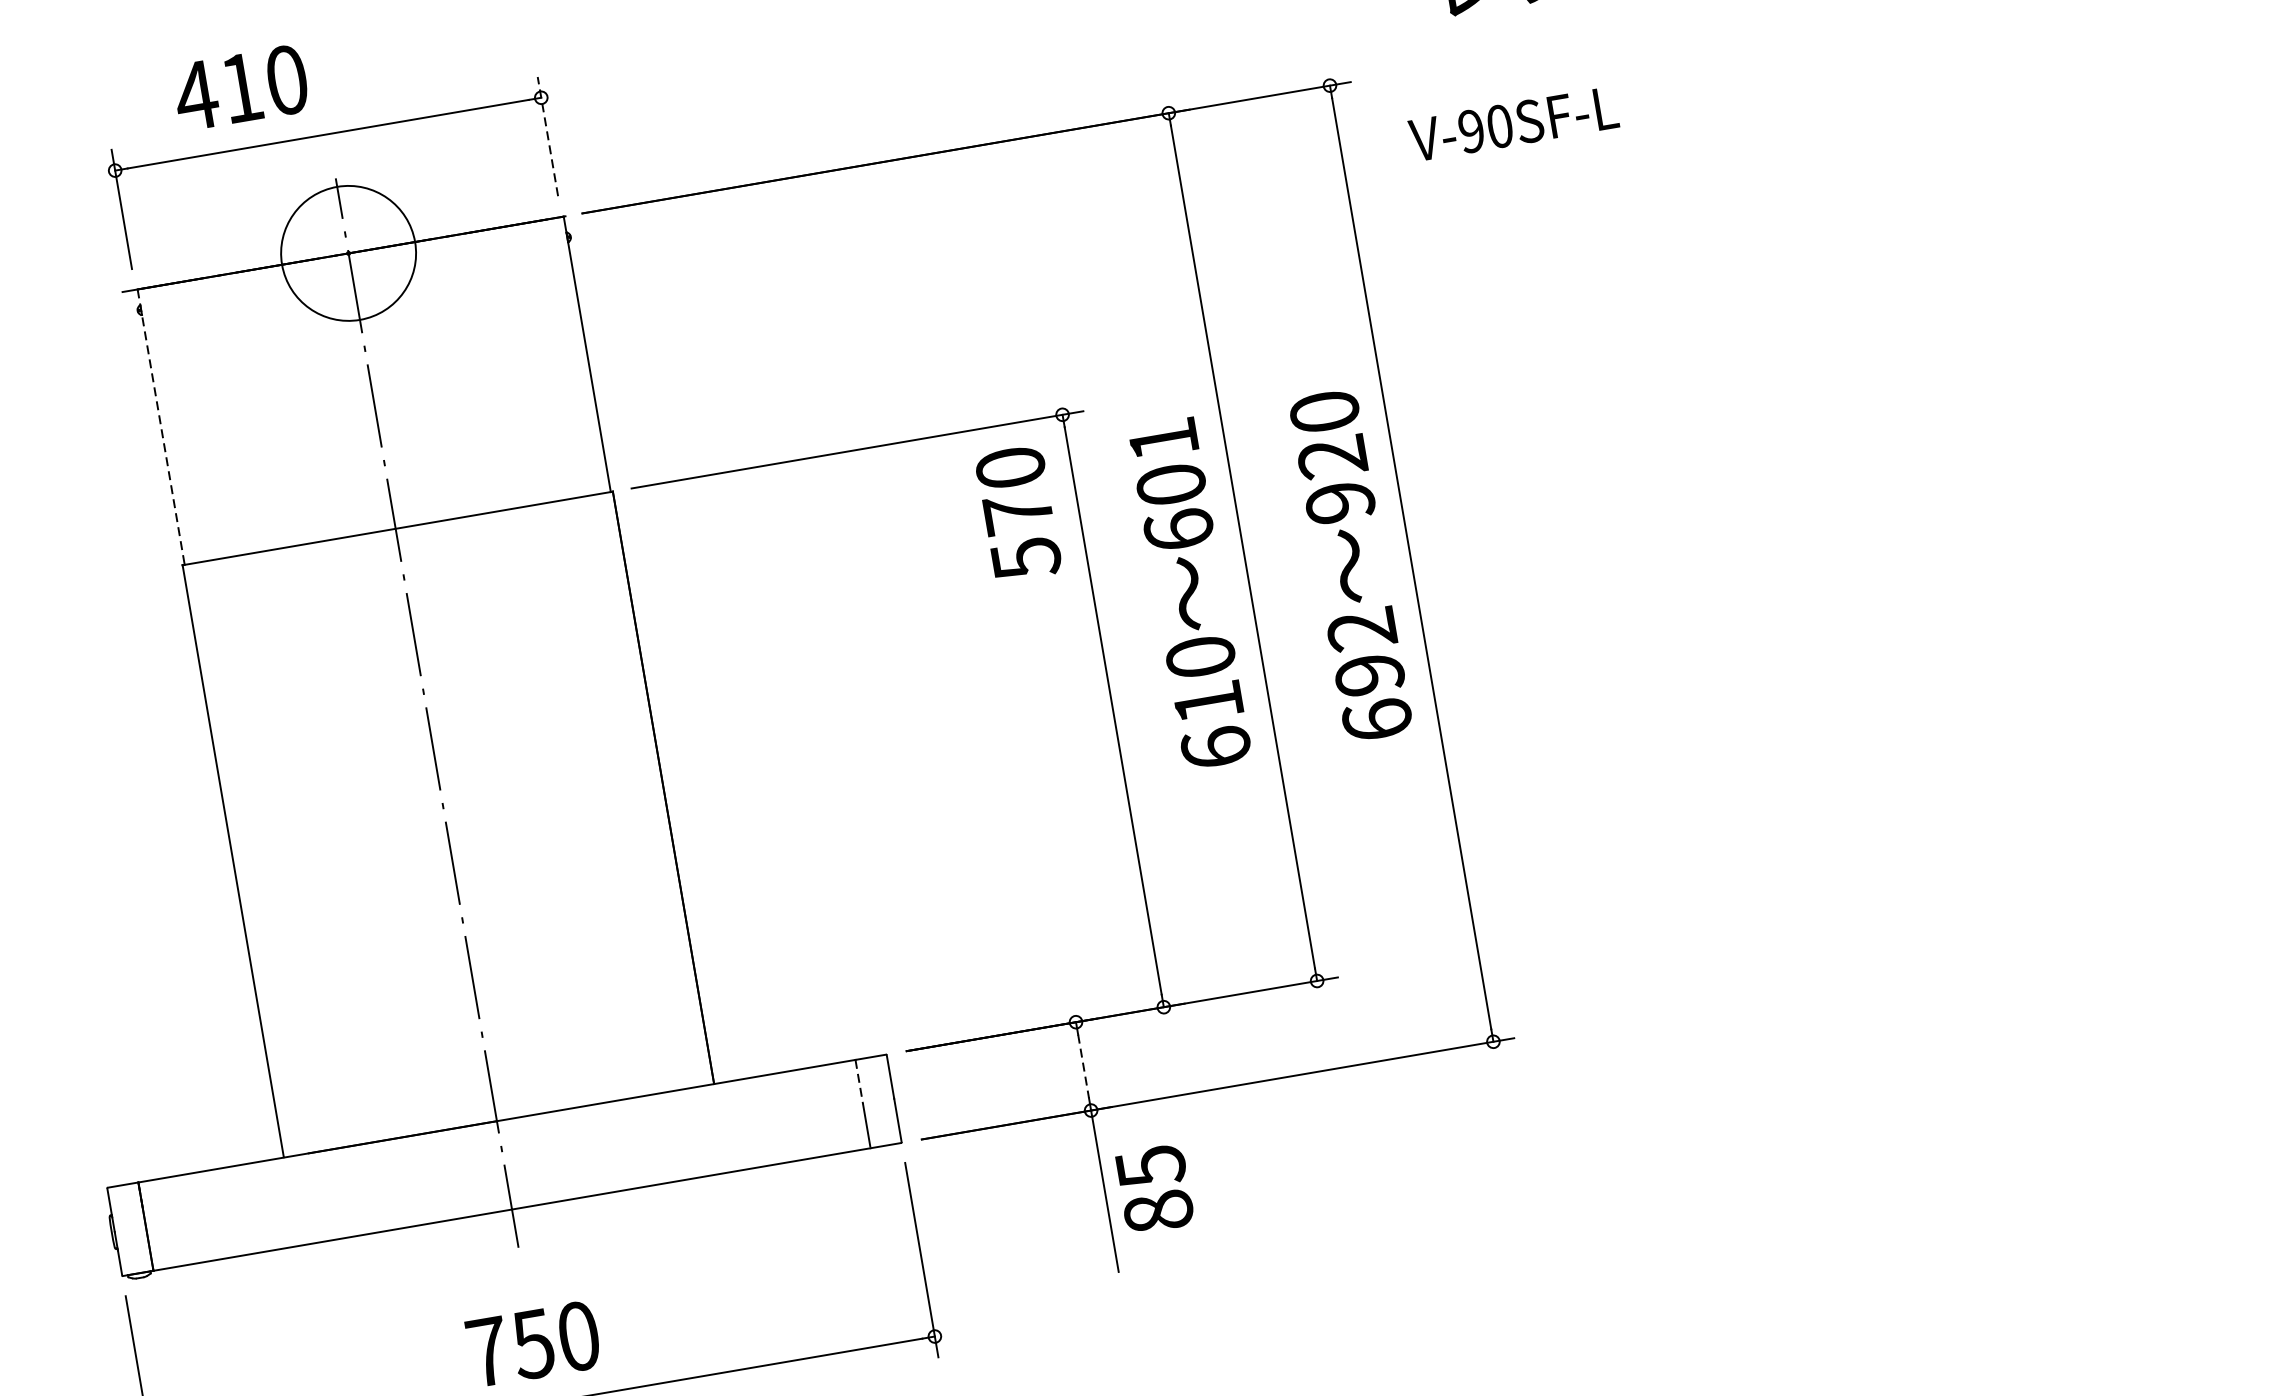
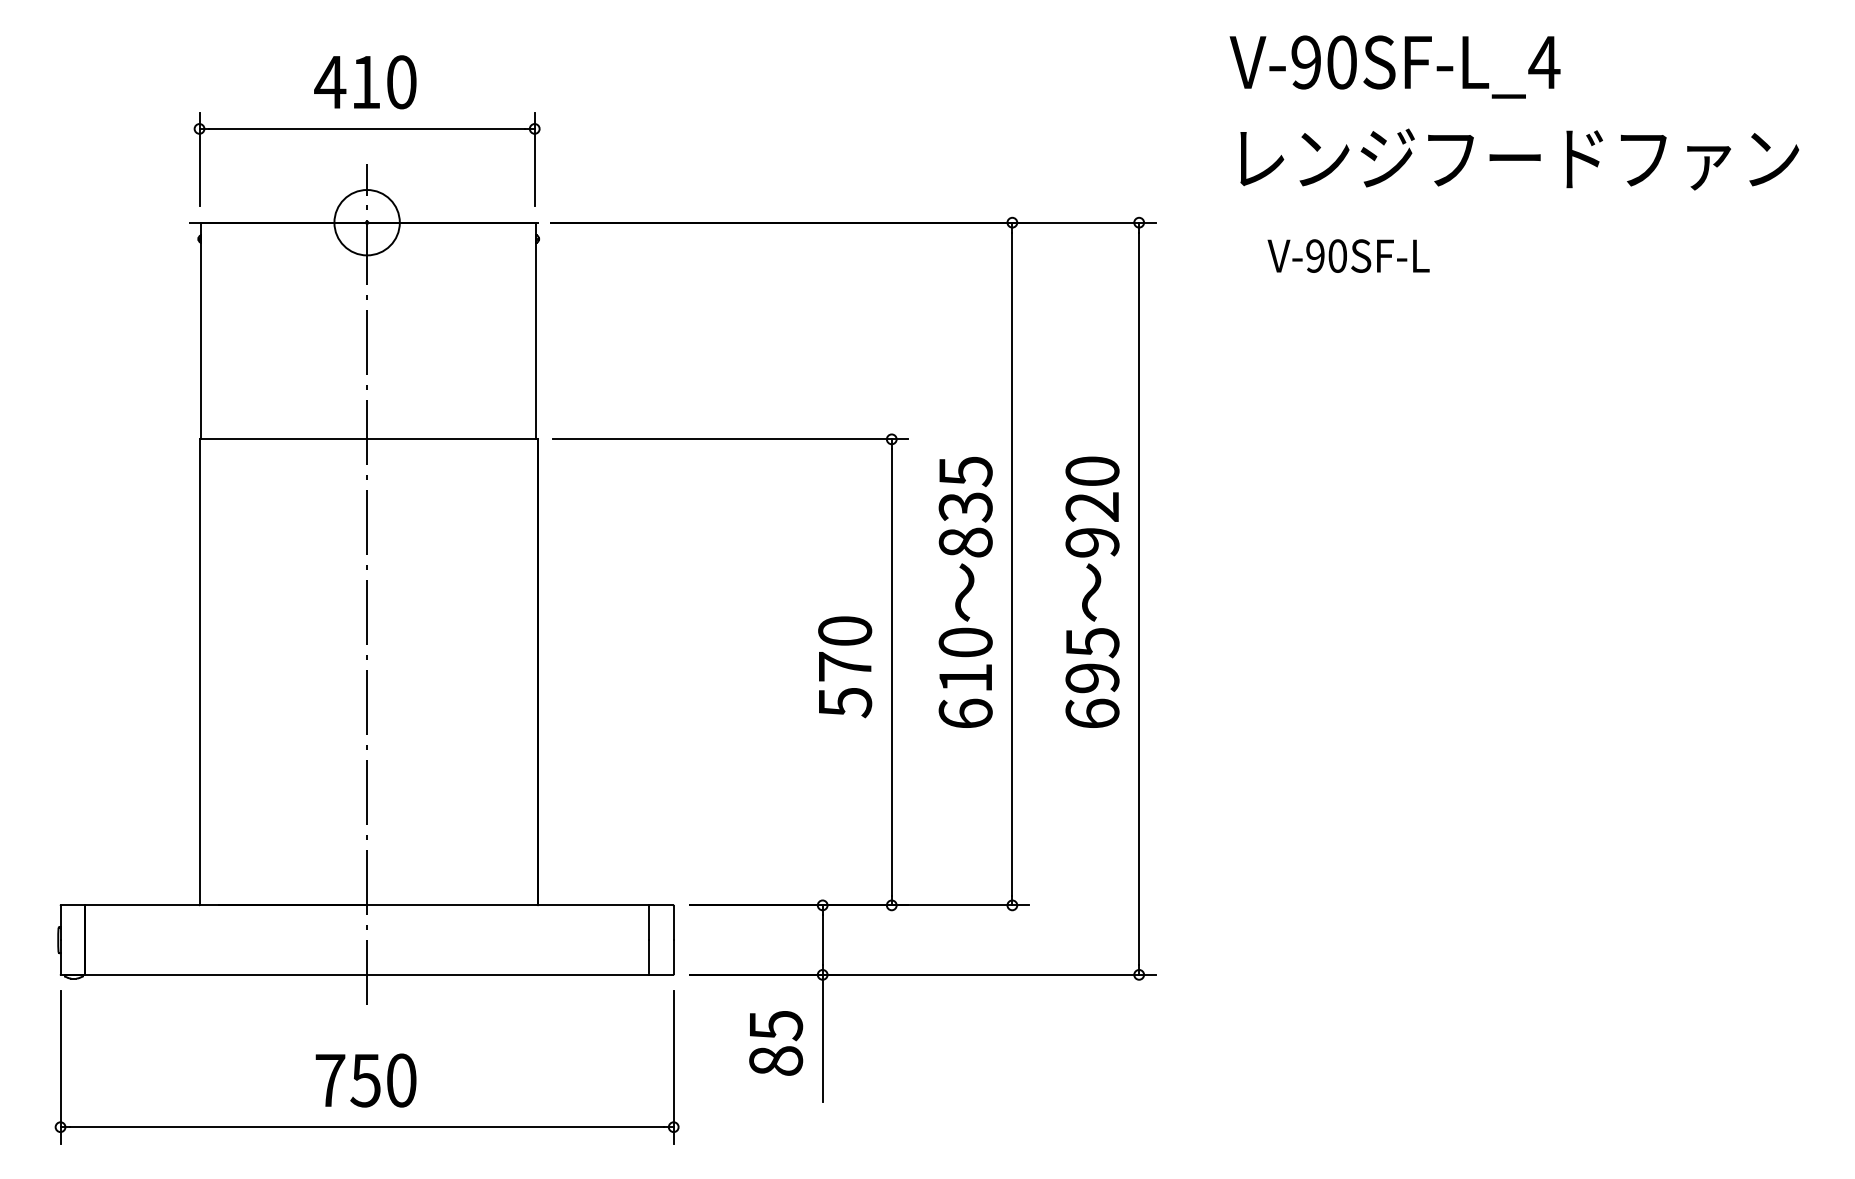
text: (241, 88) -> (365, 82), moved
text: (1513, 123) -> (1348, 255), moved
line: (547, 136) -> (534, 159), dashed -> solid
circle: (347, 253) -> (366, 222), size x0.62
line: (161, 427) -> (201, 331), dashed -> solid
text: (1170, 484) -> (965, 506), 601 -> 835
text: (1019, 514) -> (845, 667), moved
text: (1362, 630) -> (1092, 643), 692 -> 695
line: (1083, 1066) -> (822, 940), dashed -> solid
line: (859, 1082) -> (649, 923), dashed -> solid
text: (1155, 1189) -> (776, 1043), moved

